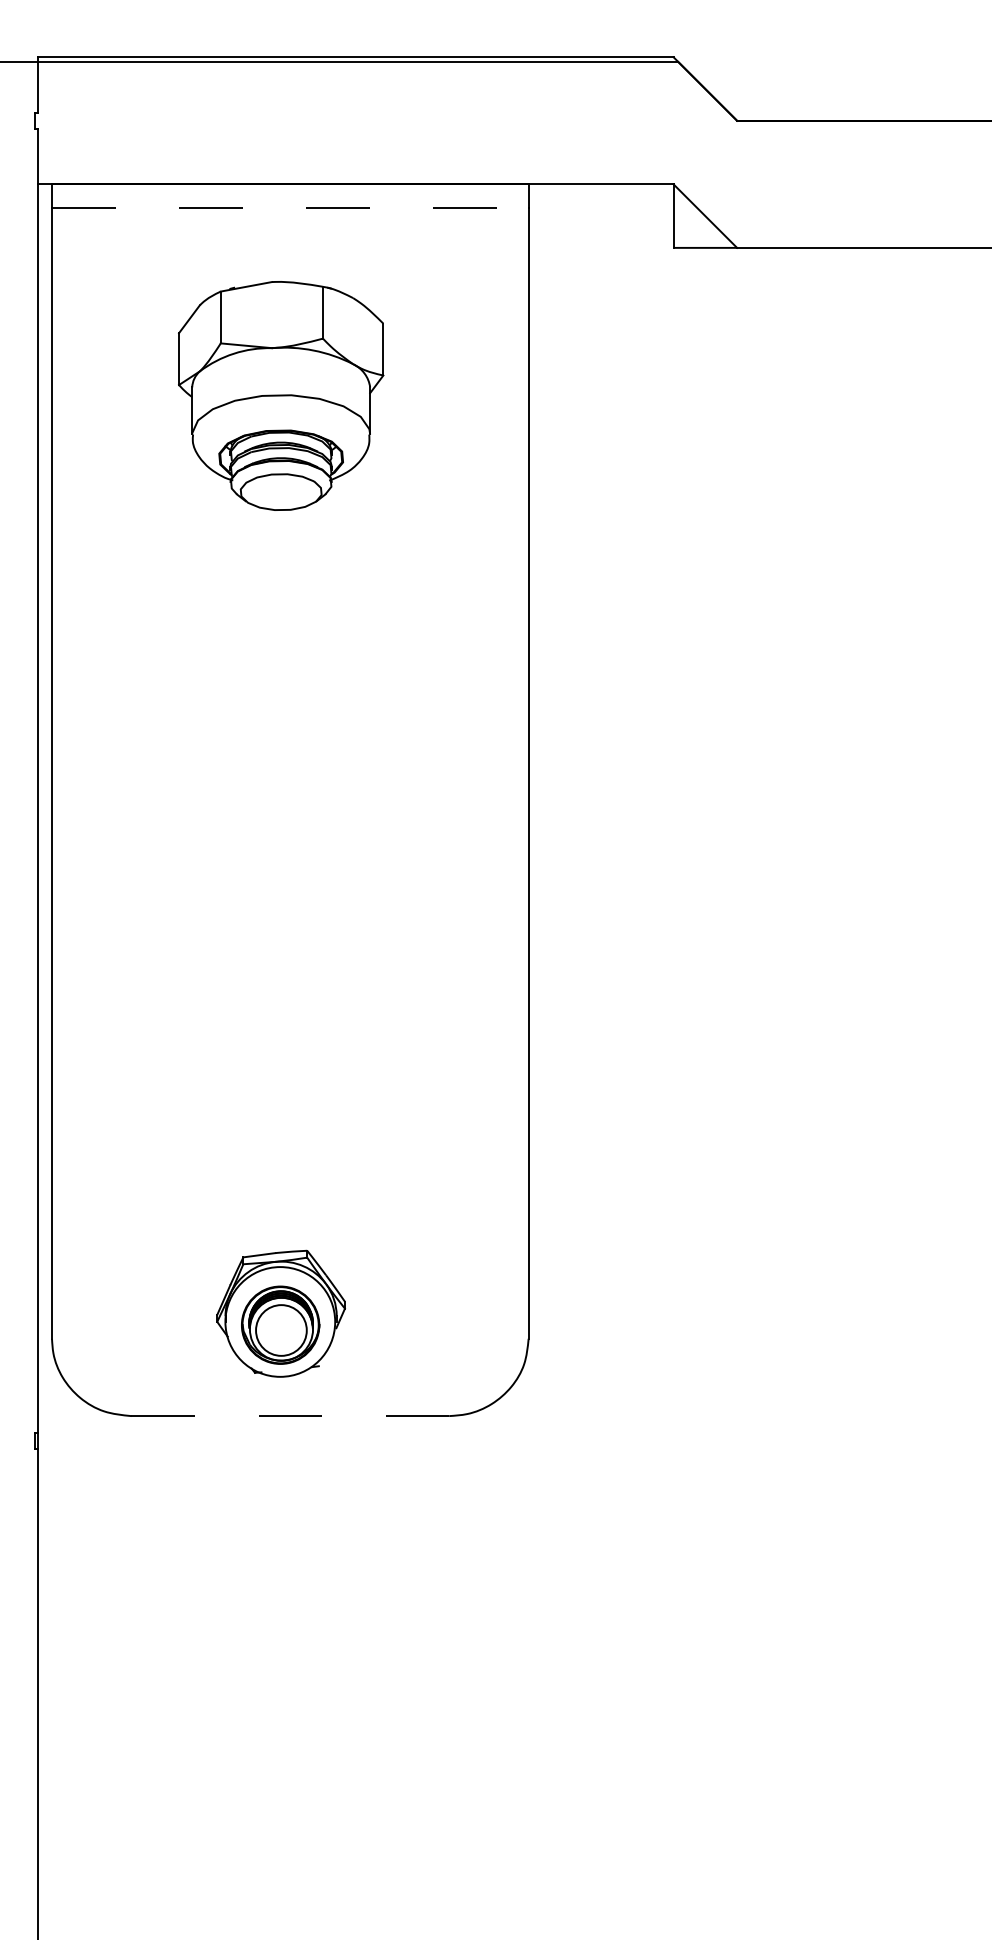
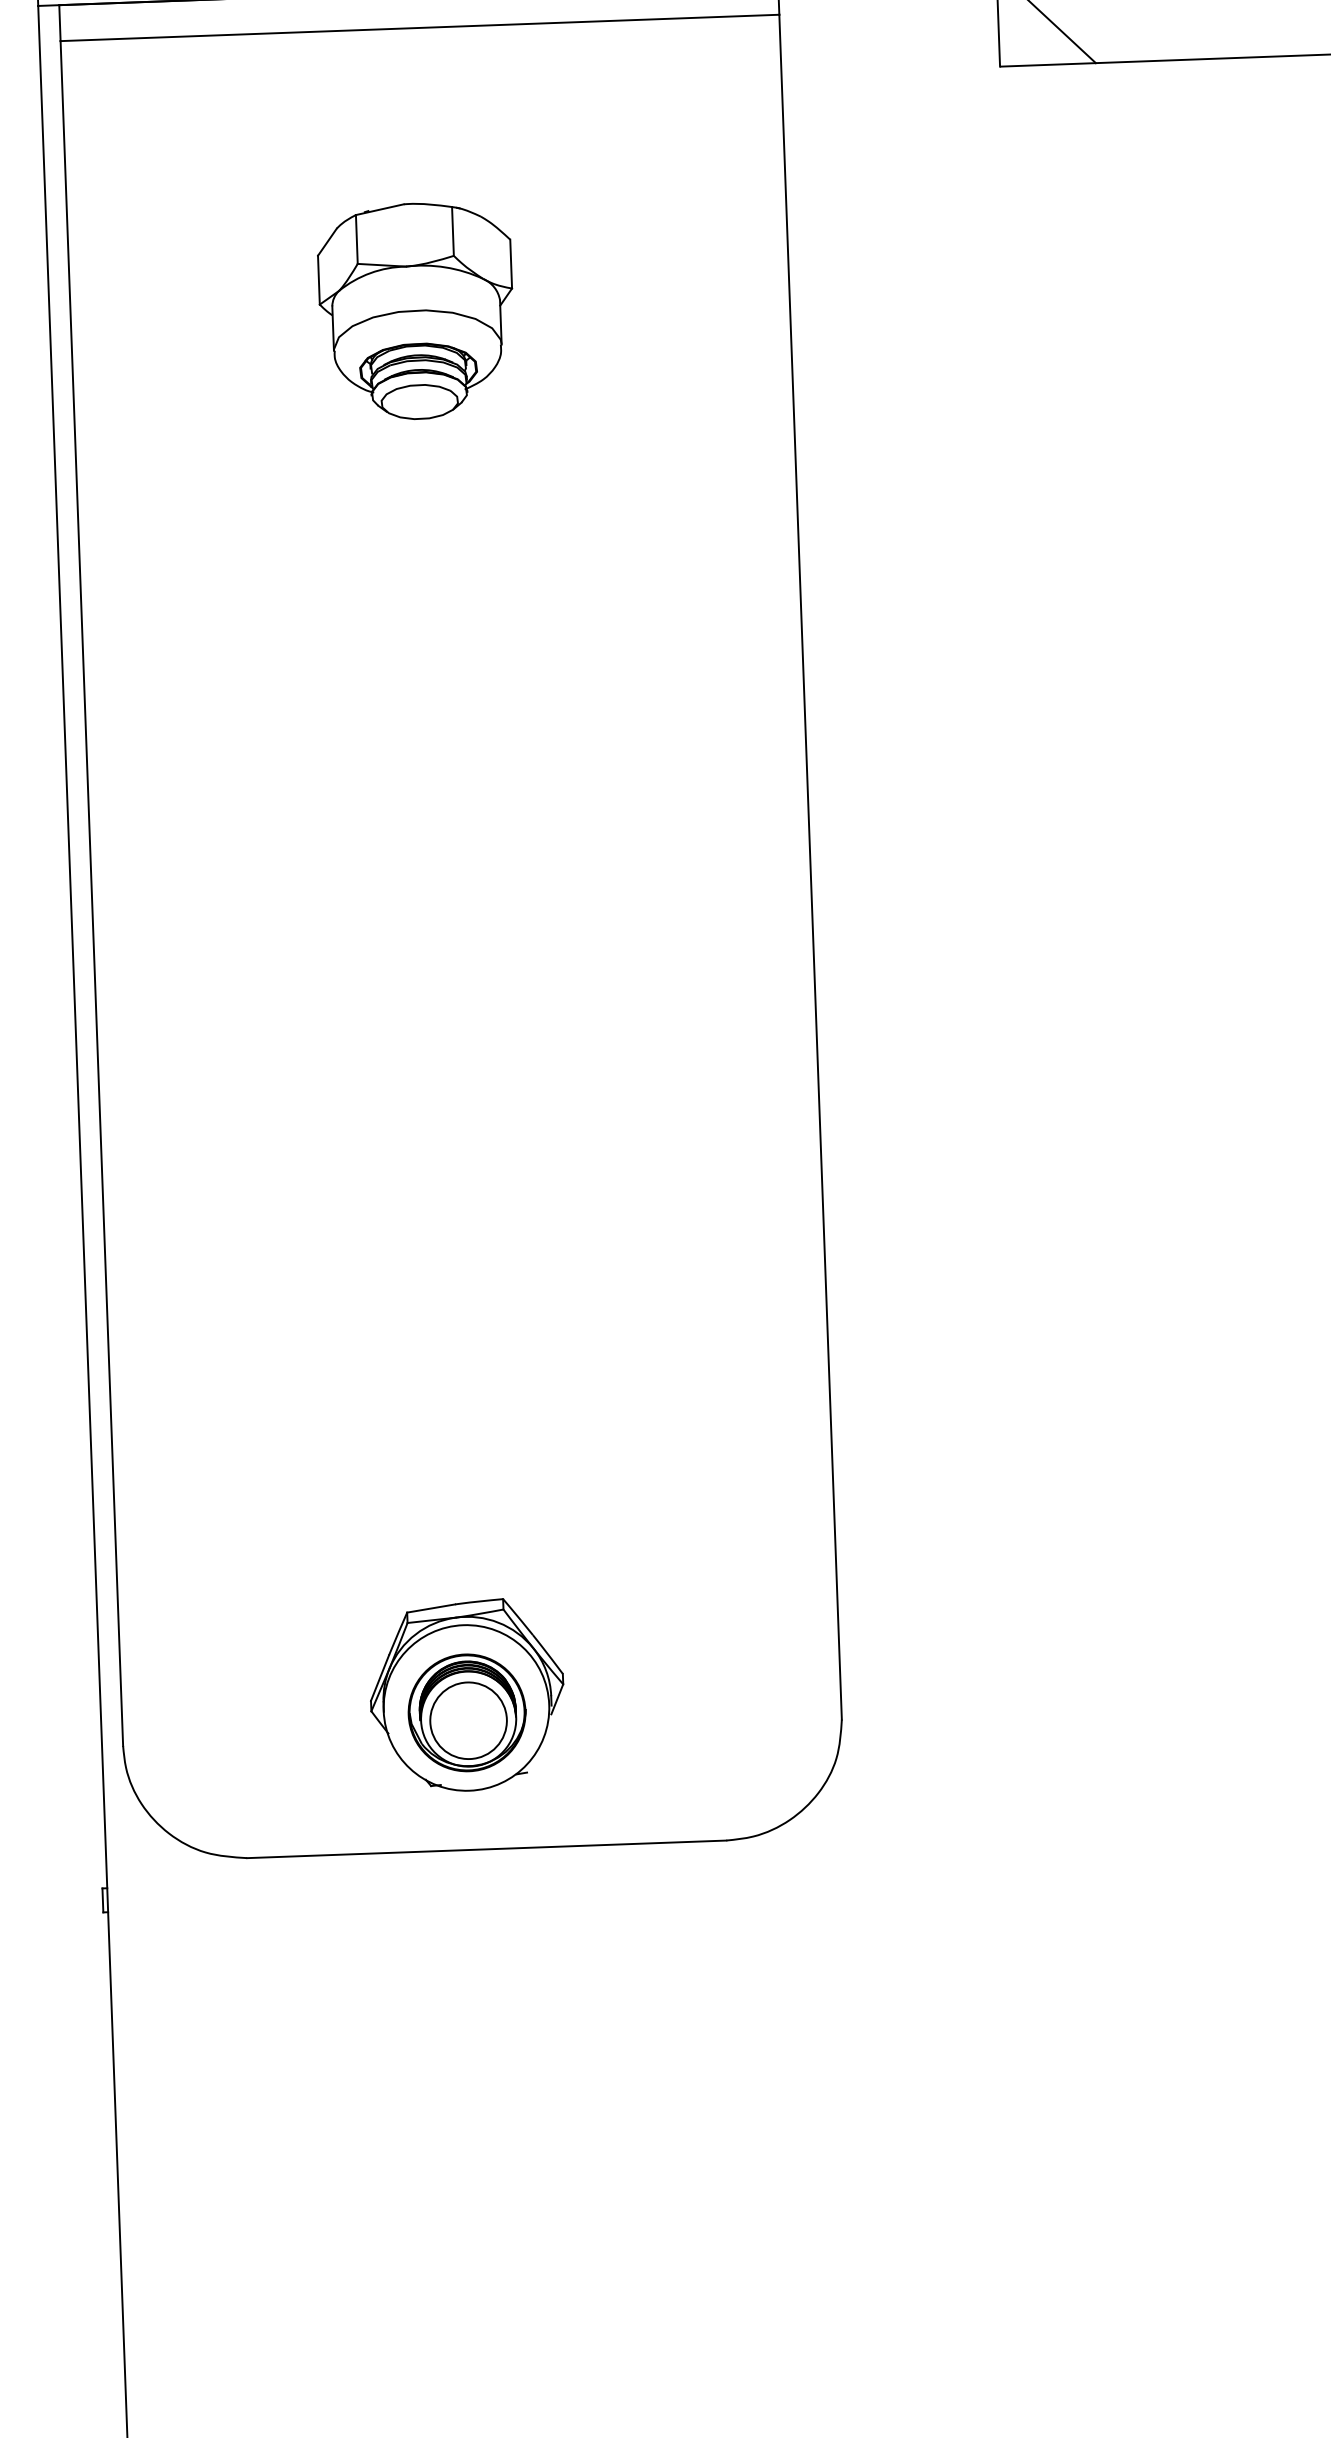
line: (290, 208) -> (420, 28), dashed -> solid
part: (280, 395) -> (415, 310), size x0.62
line: (290, 1416) -> (487, 1849), dashed -> solid

